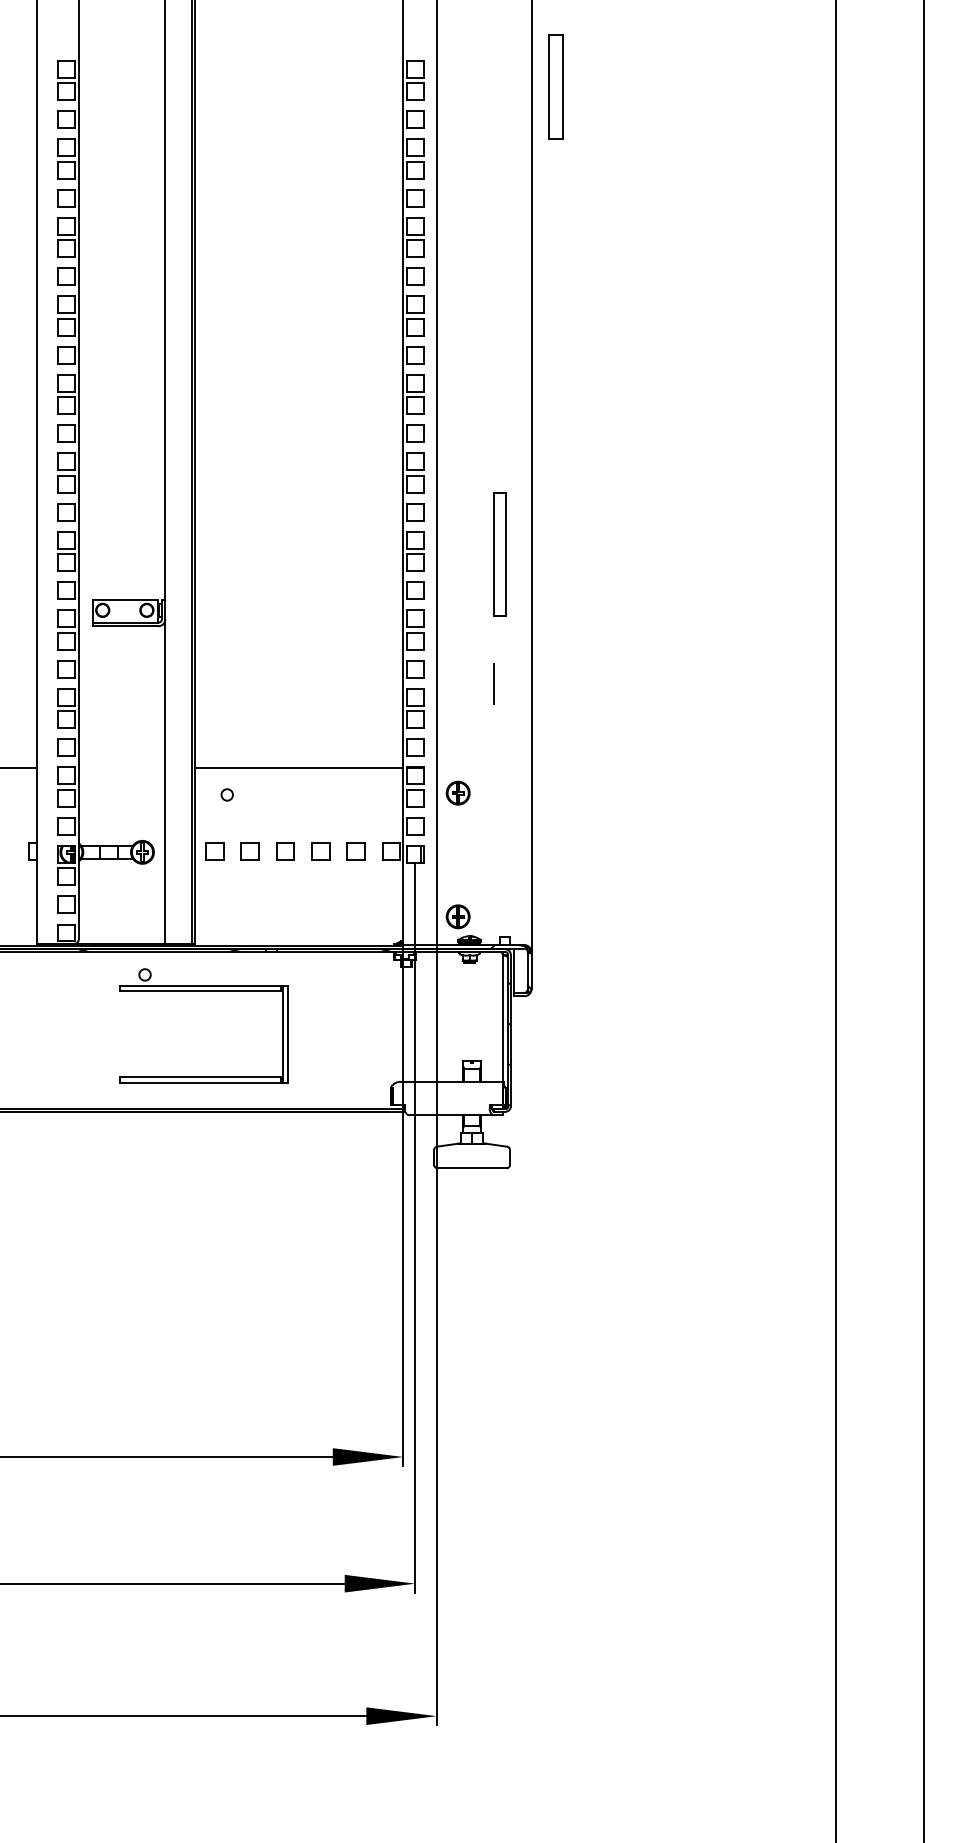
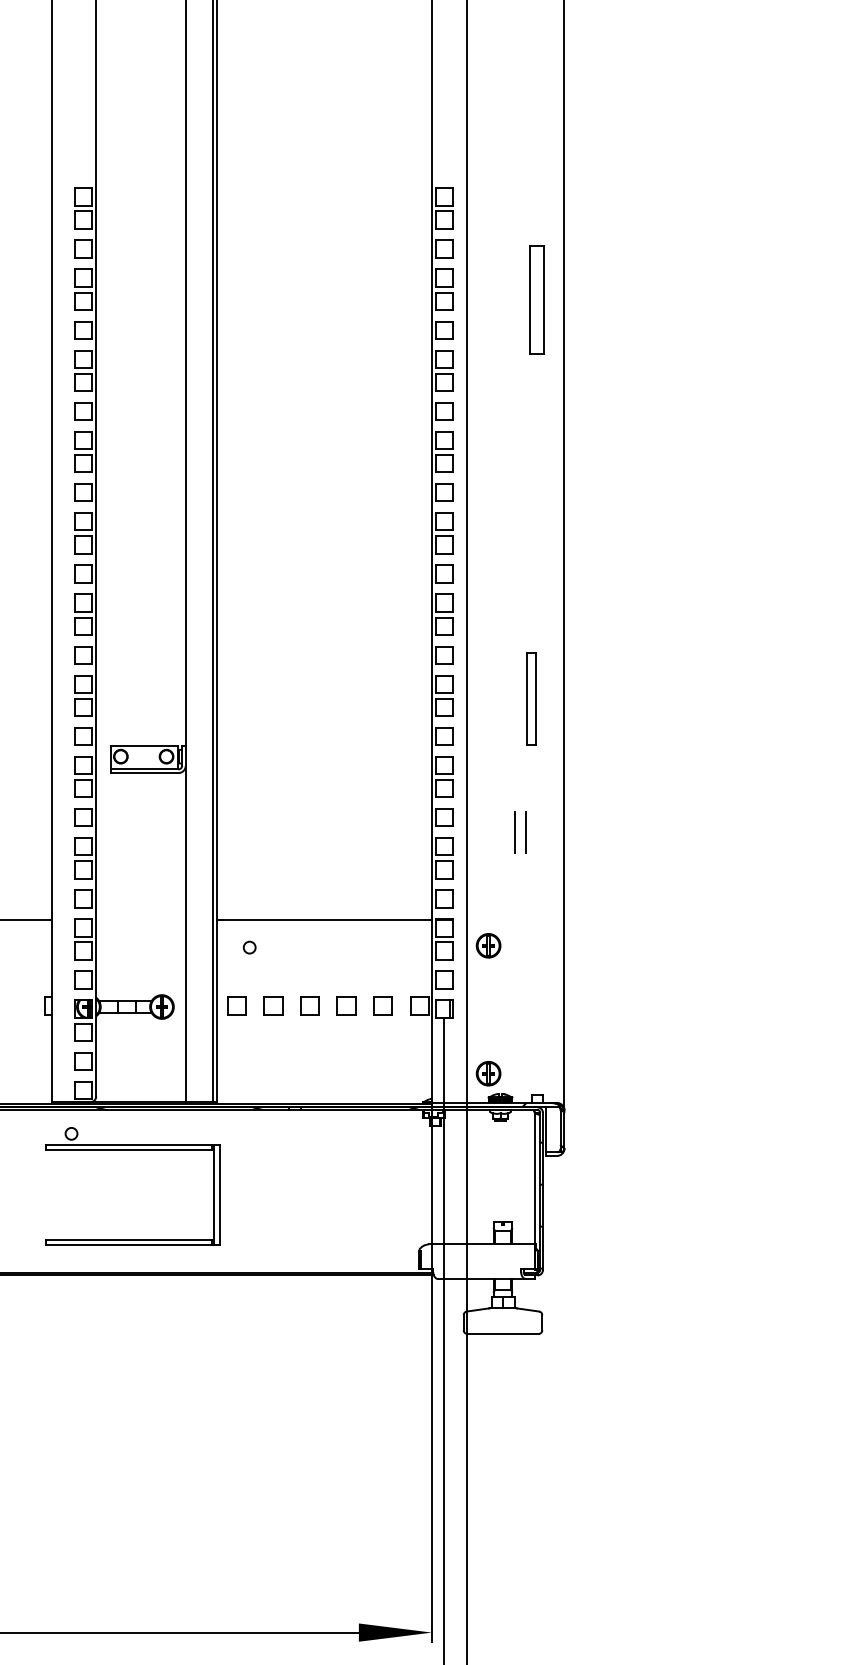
part: (555, 86) -> (536, 299), moved
part: (499, 554) -> (531, 698), size x0.71
line: (483, 683) -> (514, 832), added
part: (203, 991) -> (131, 1150), moved

